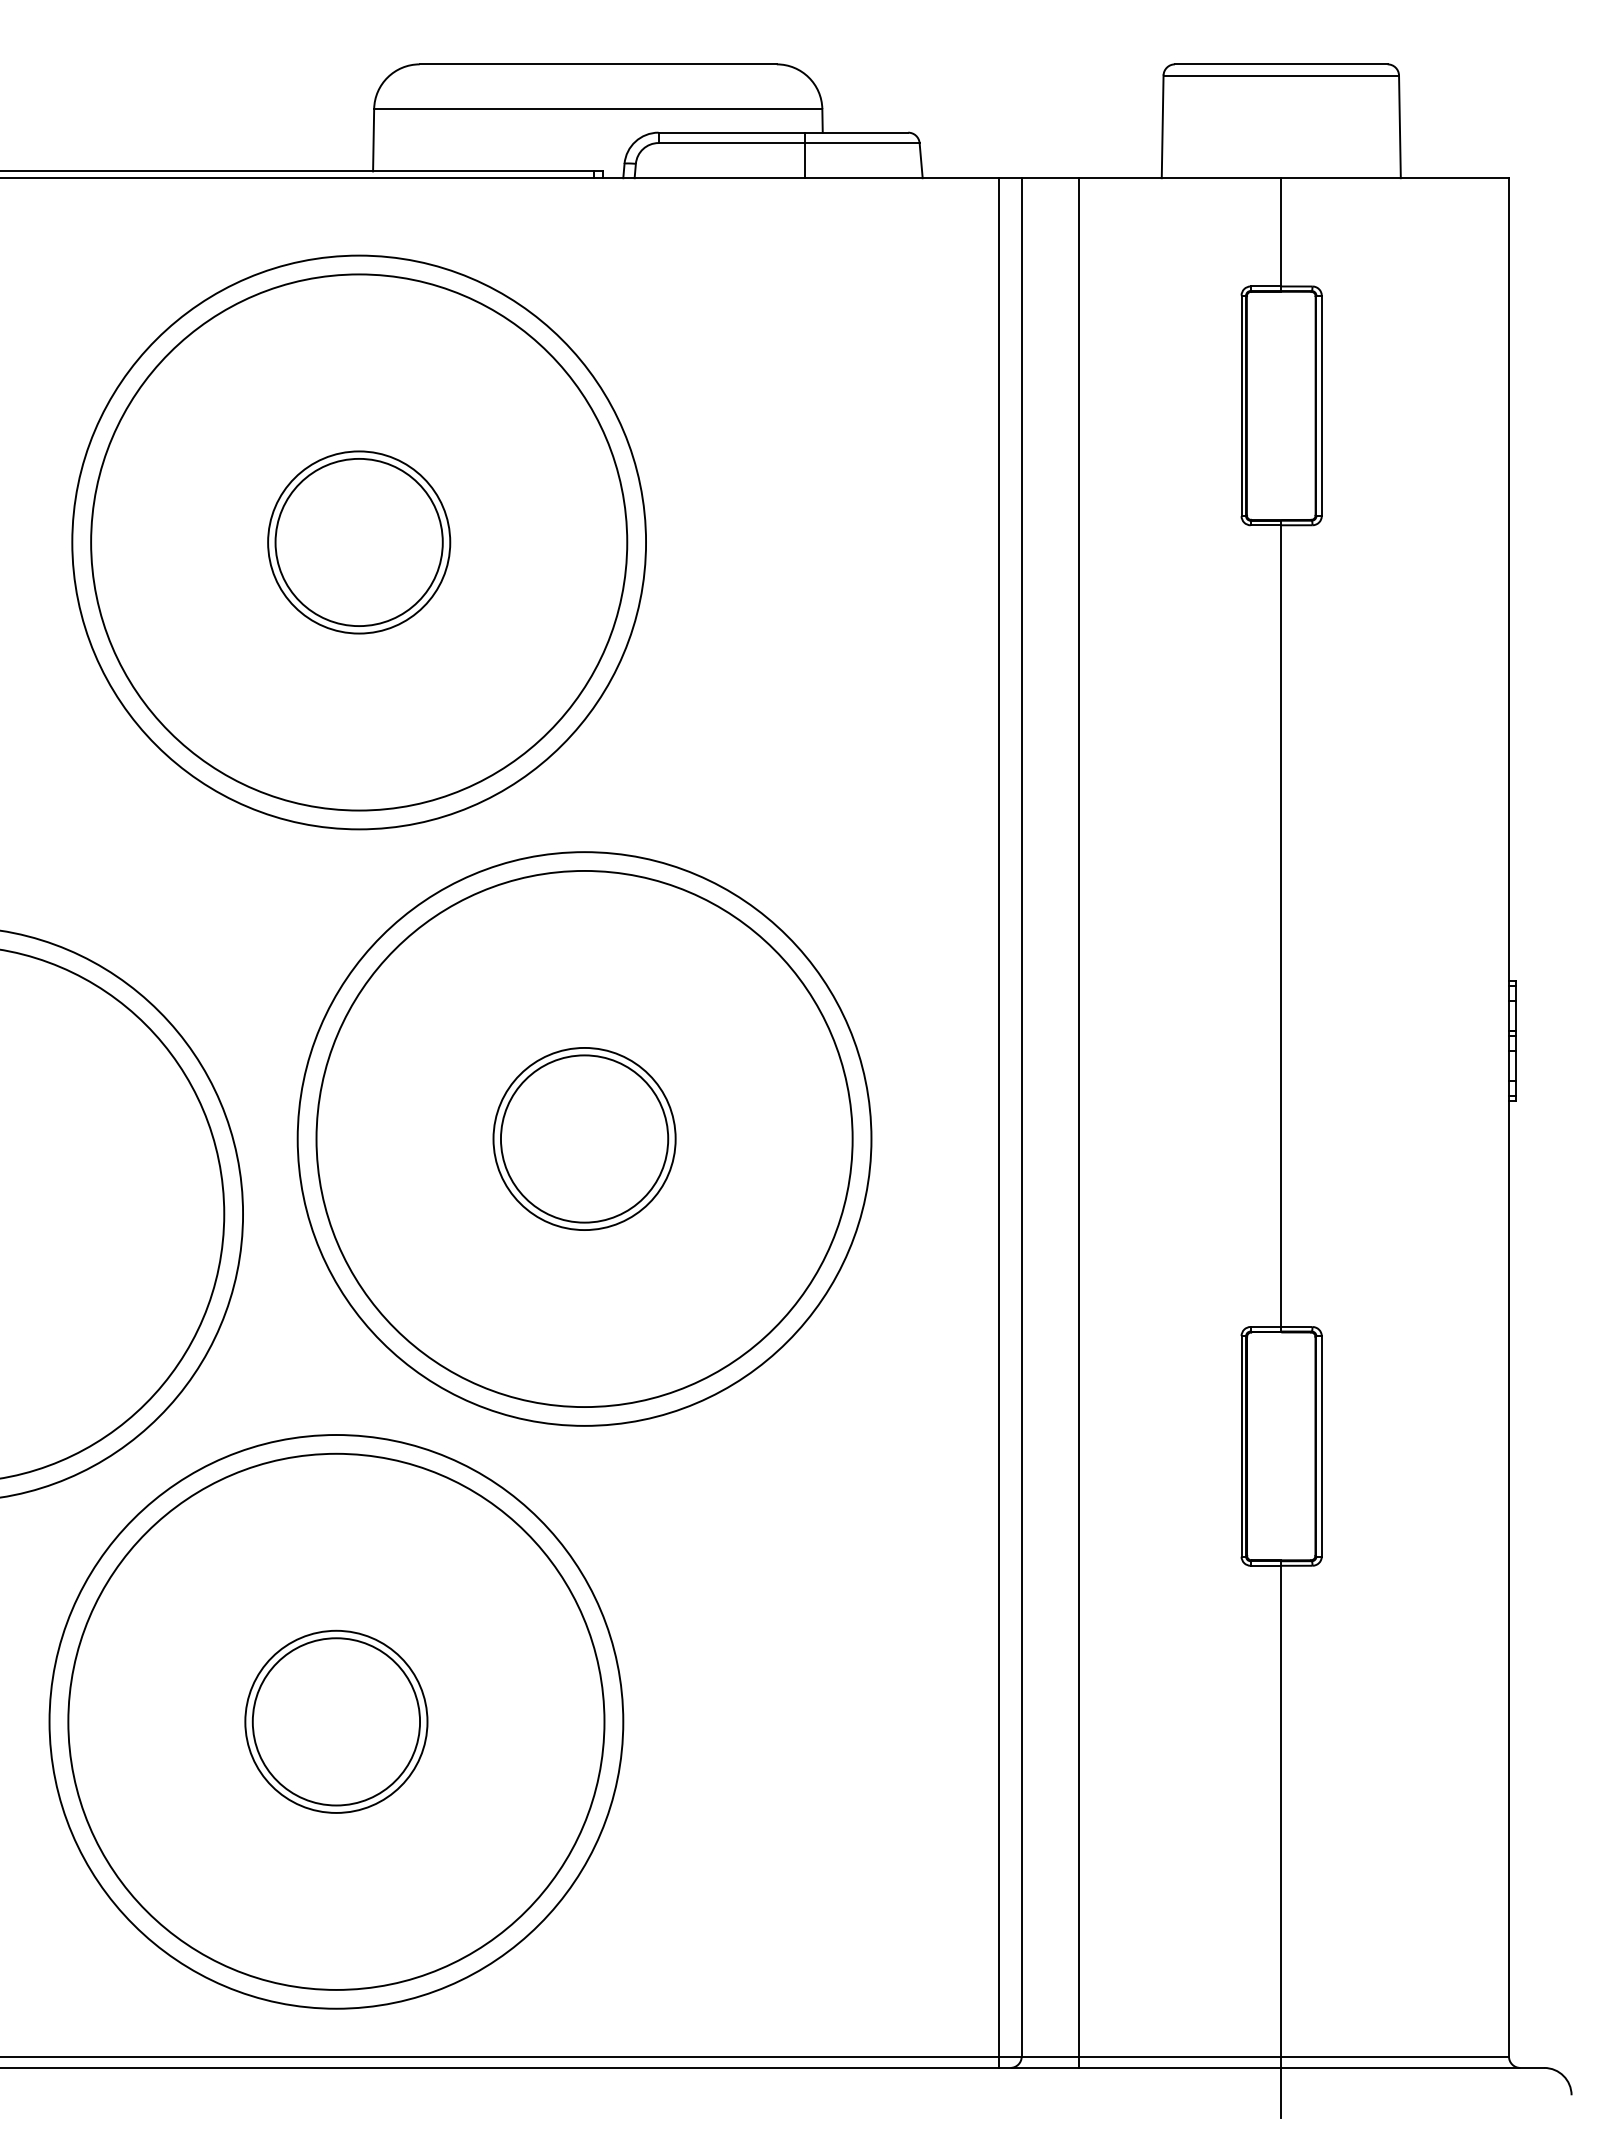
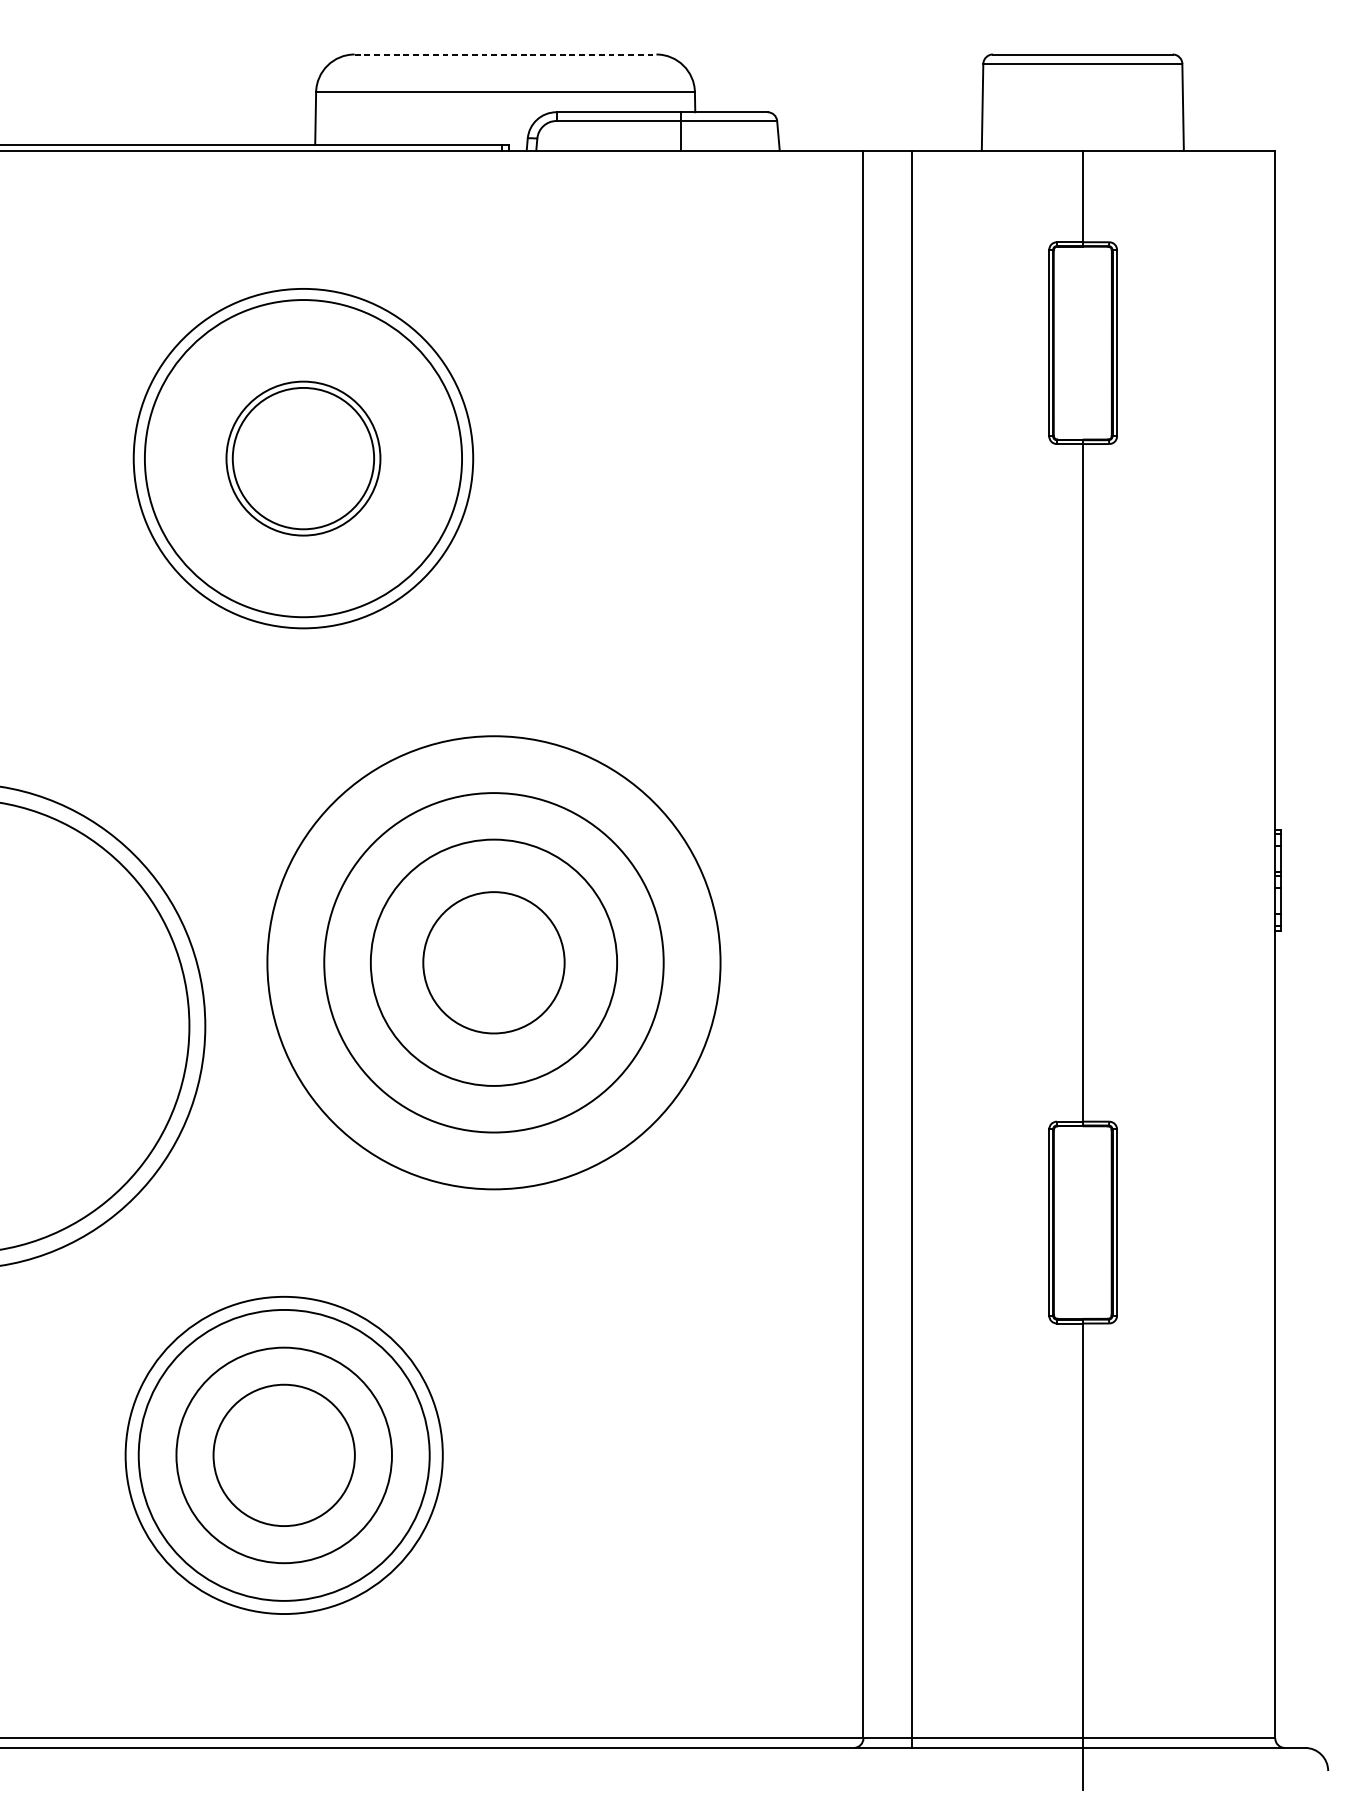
line: (598, 64) -> (505, 54), solid -> dashed
circle: (359, 542) -> (303, 458), size x0.7
circle: (359, 542) -> (303, 458), size x0.7
line: (998, 1122) -> (843, 948), removed
circle: (584, 1138) -> (493, 962), size x0.7
circle: (584, 1138) -> (493, 962), size x1.6
circle: (336, 1721) -> (284, 1455), size x0.6
circle: (336, 1721) -> (284, 1455), size x0.7
circle: (336, 1721) -> (284, 1455), size x1.4

